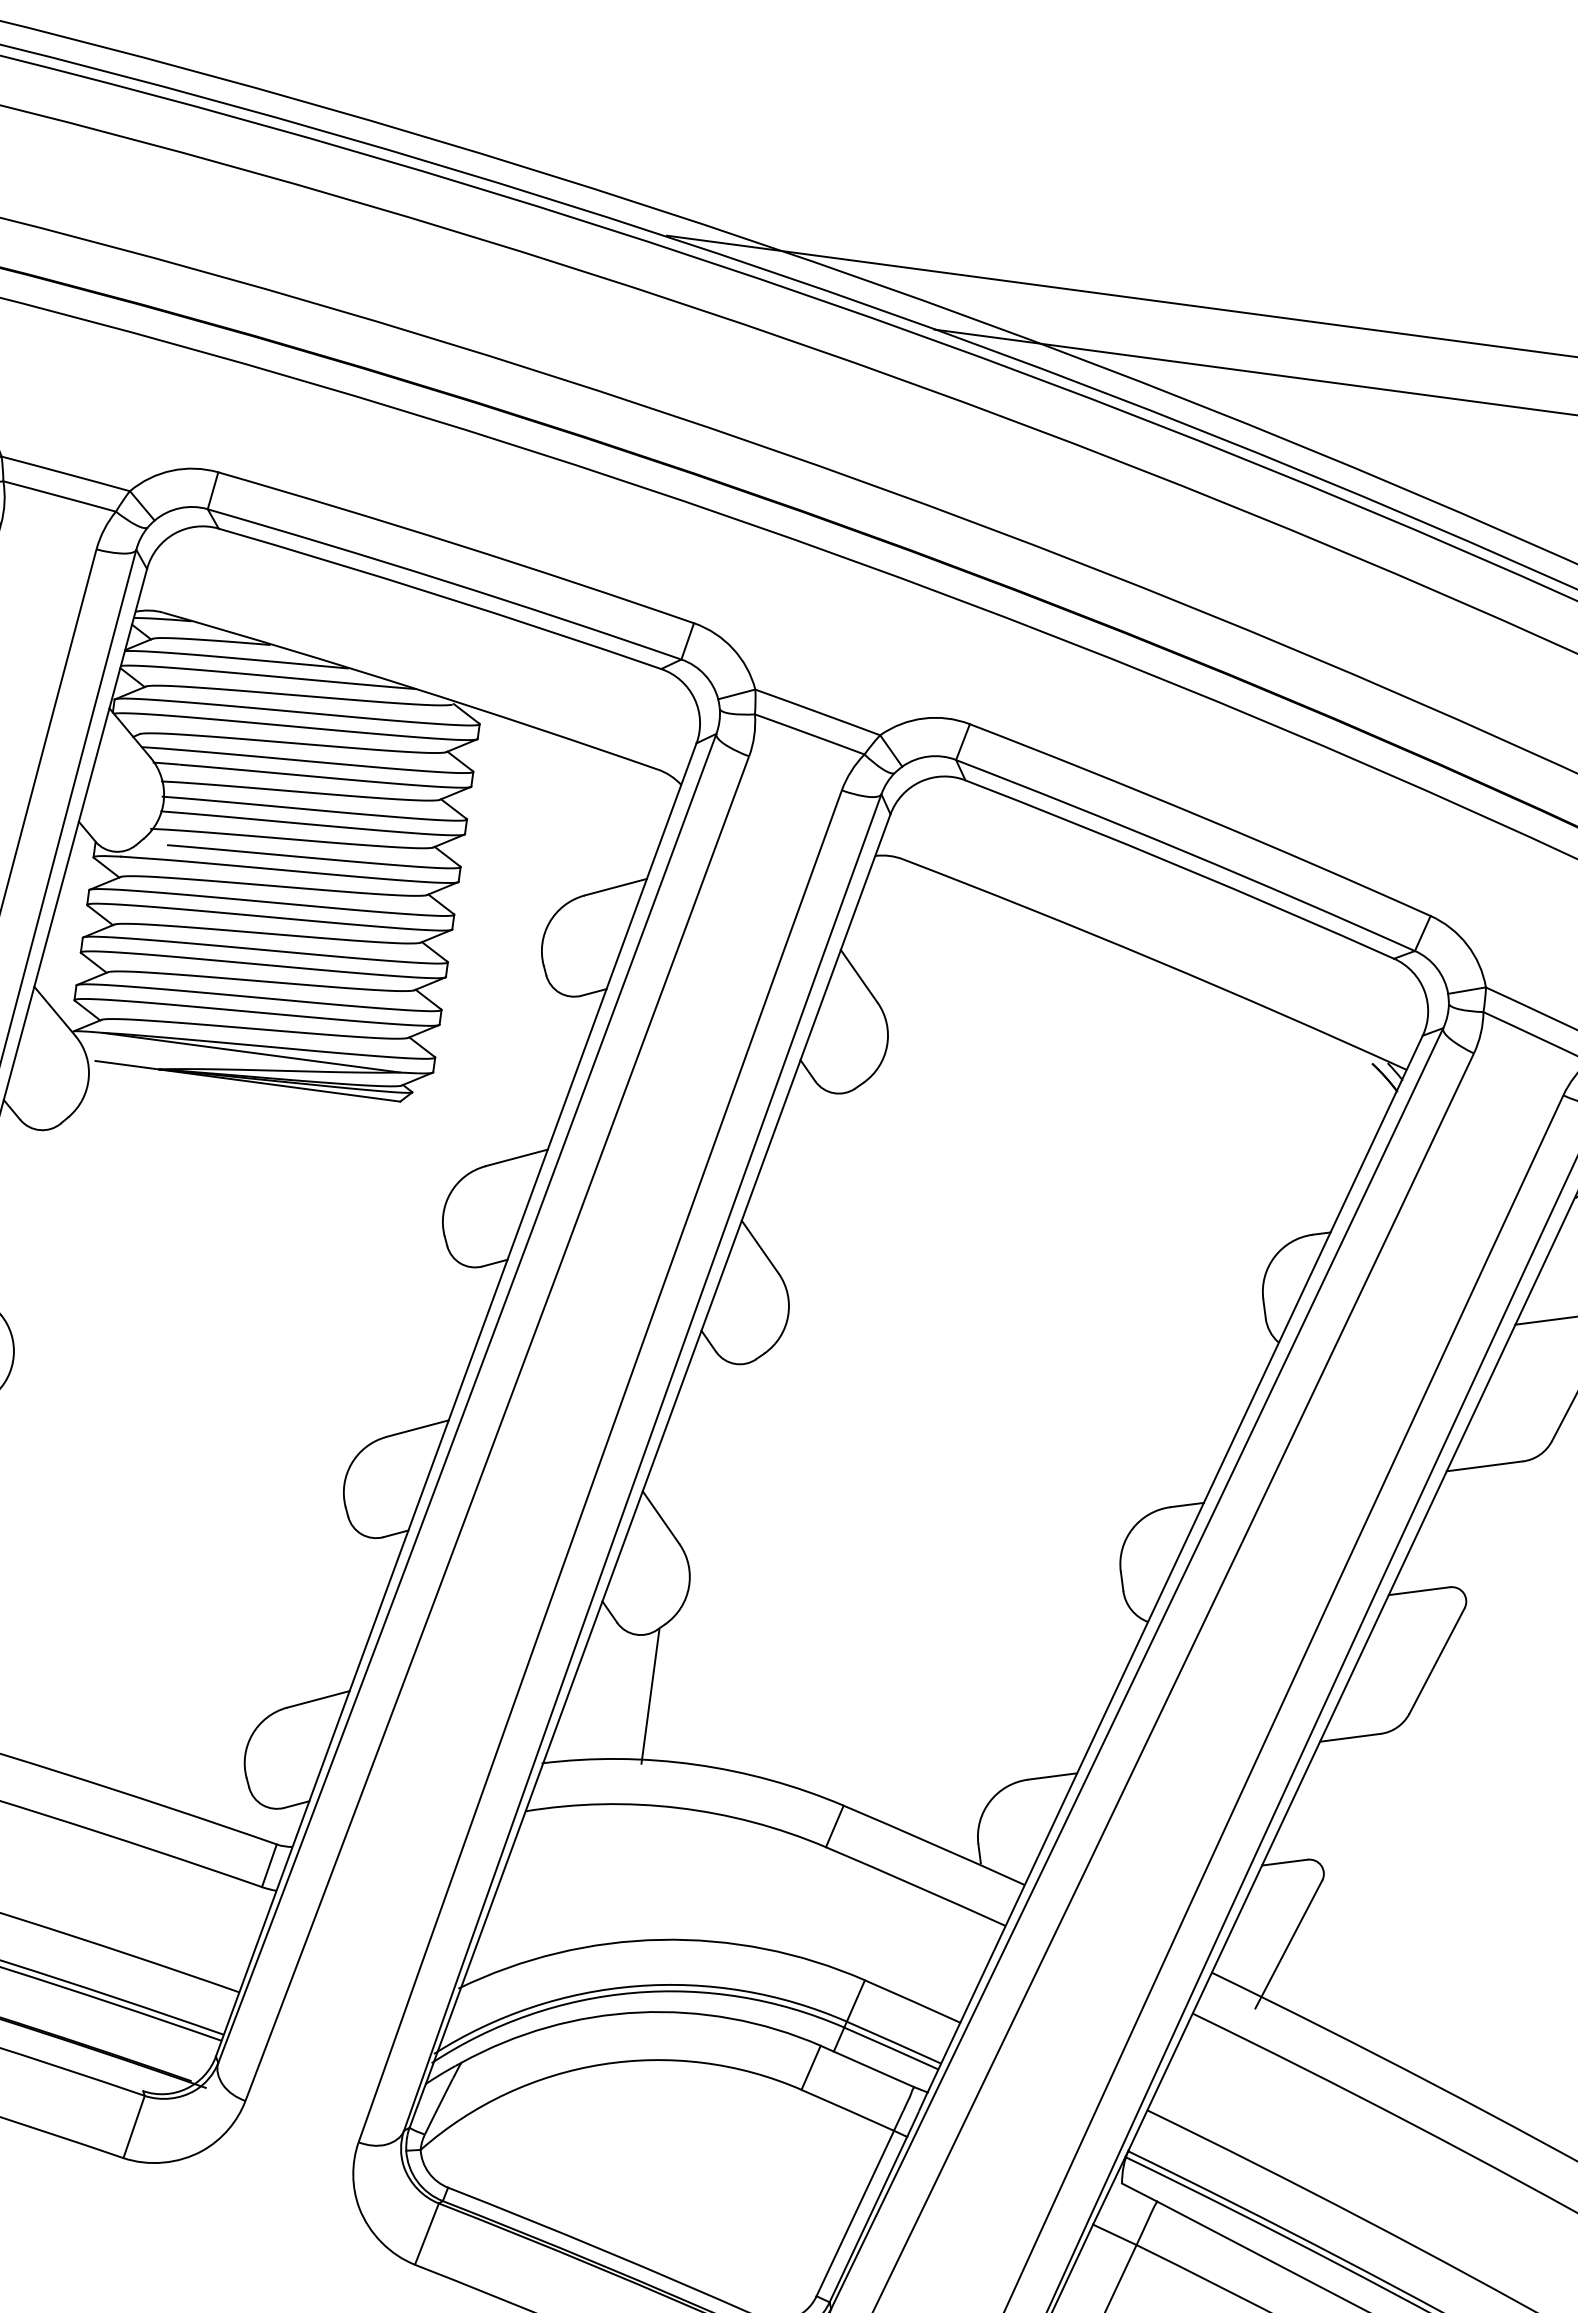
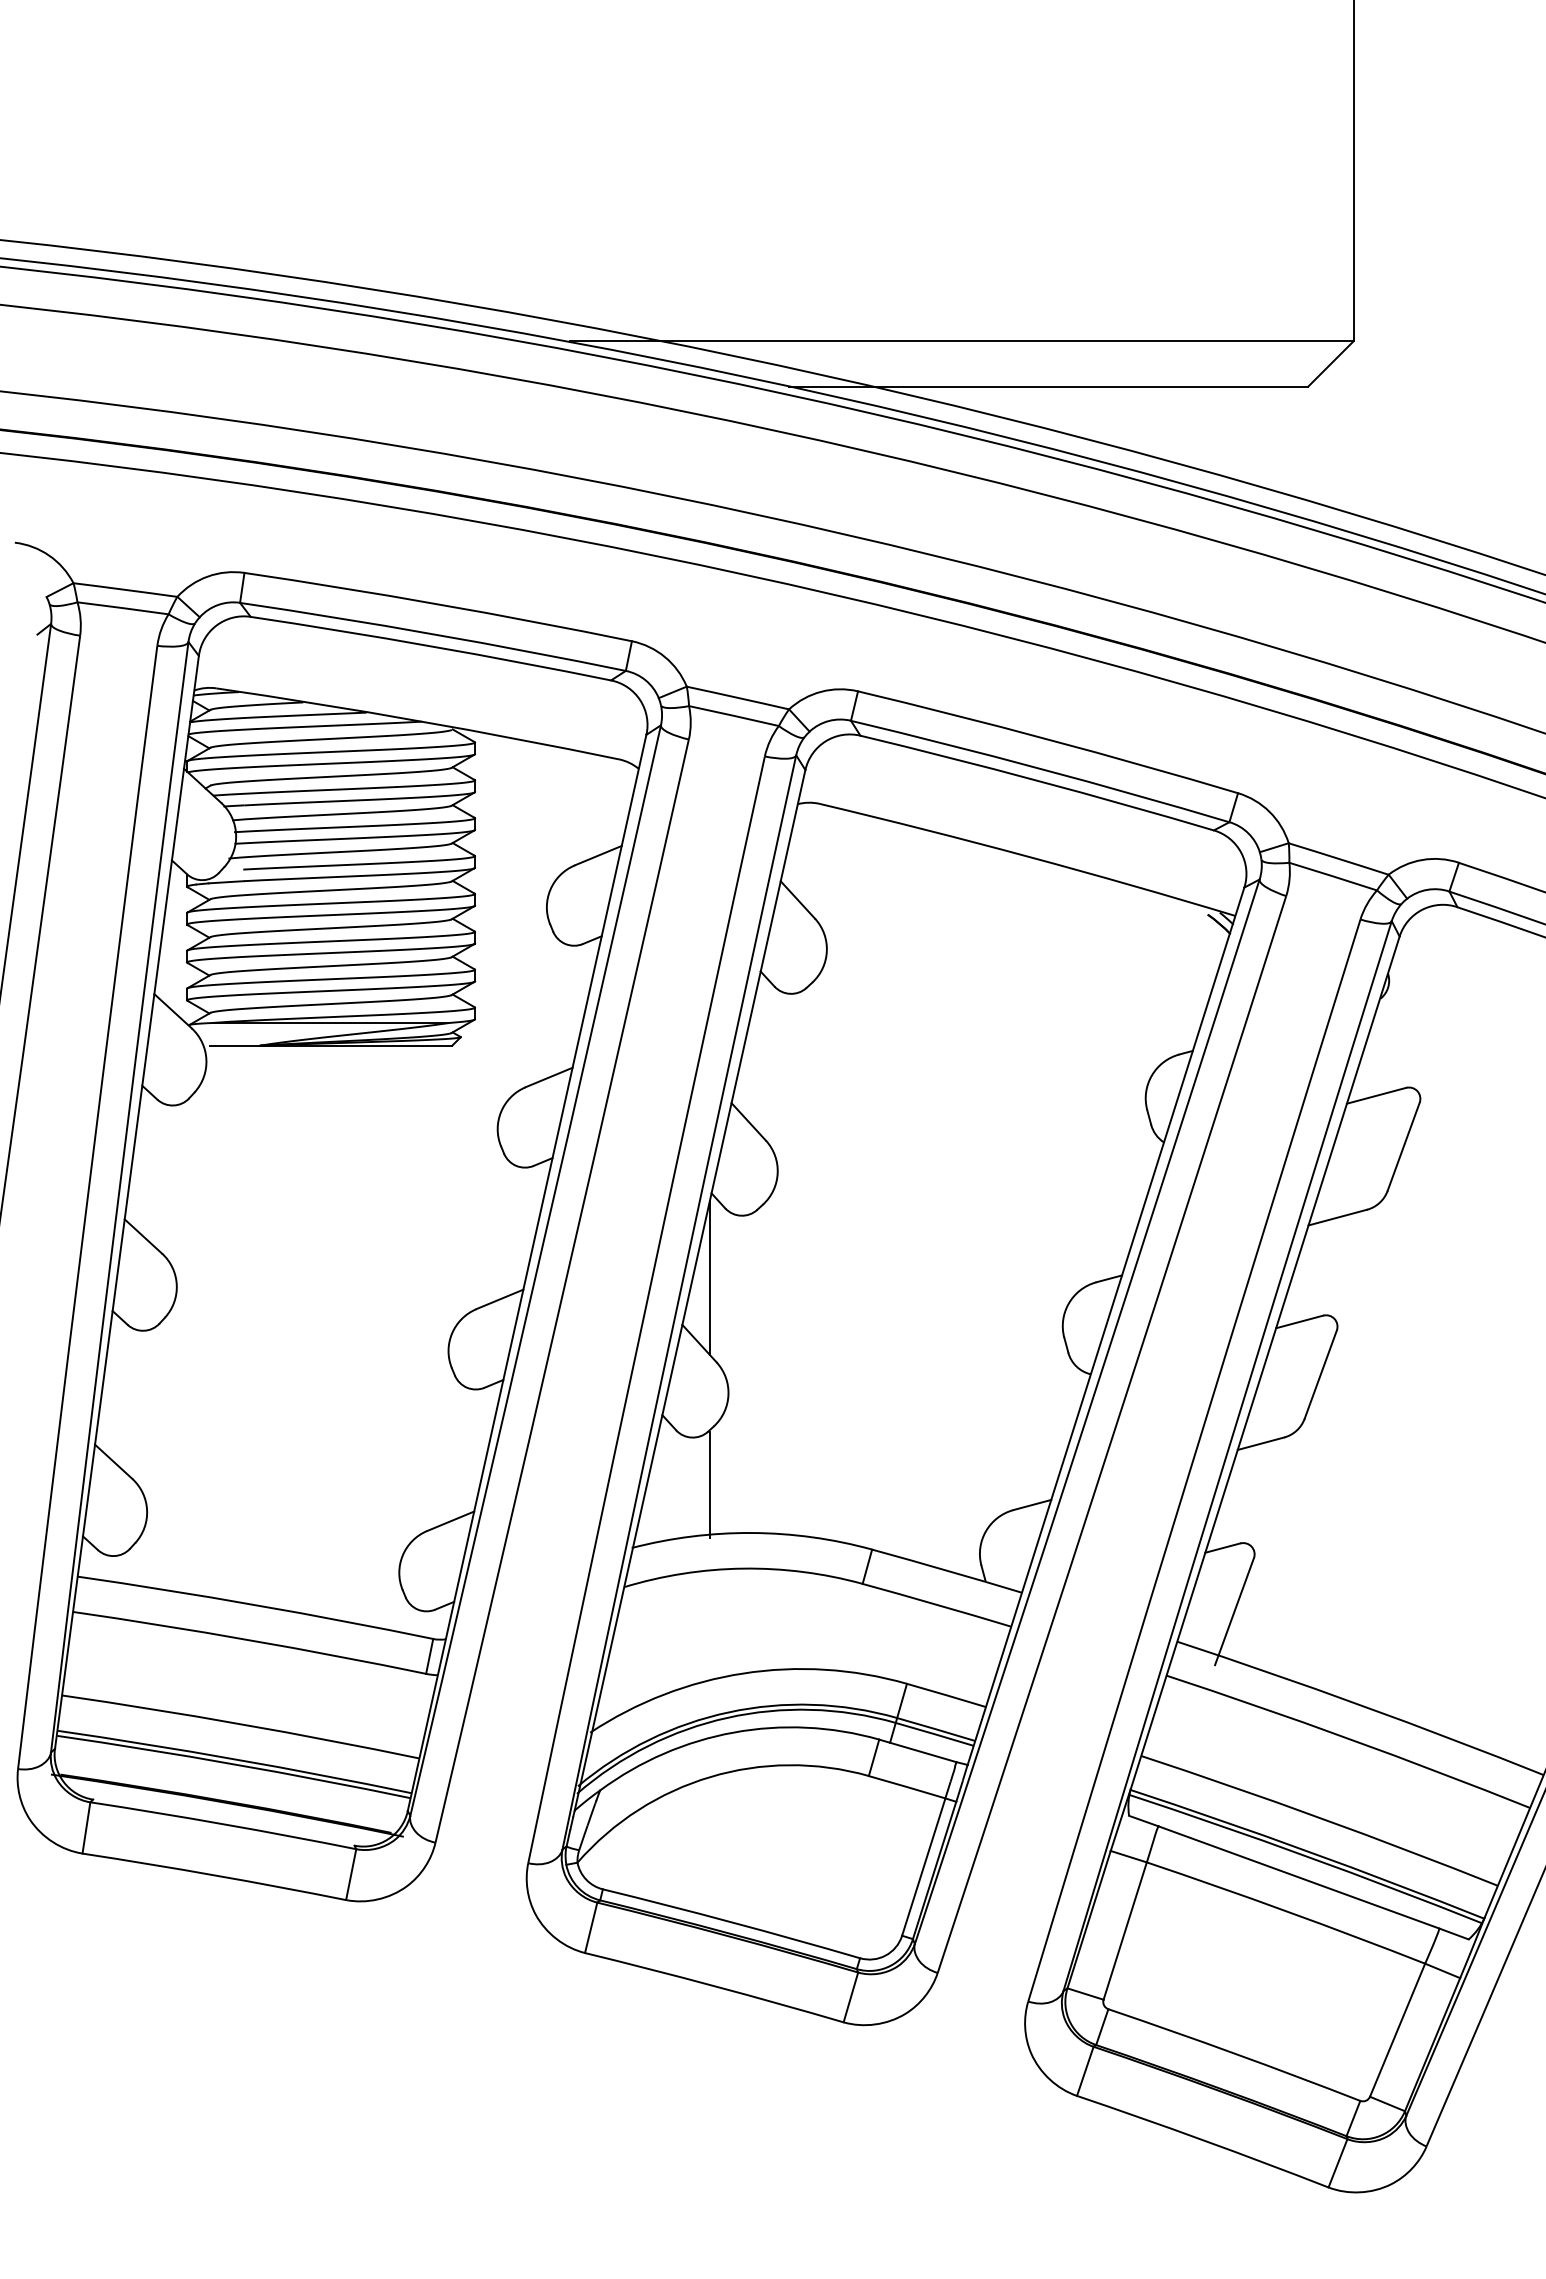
line: (684, 1436) -> (709, 1277), added

